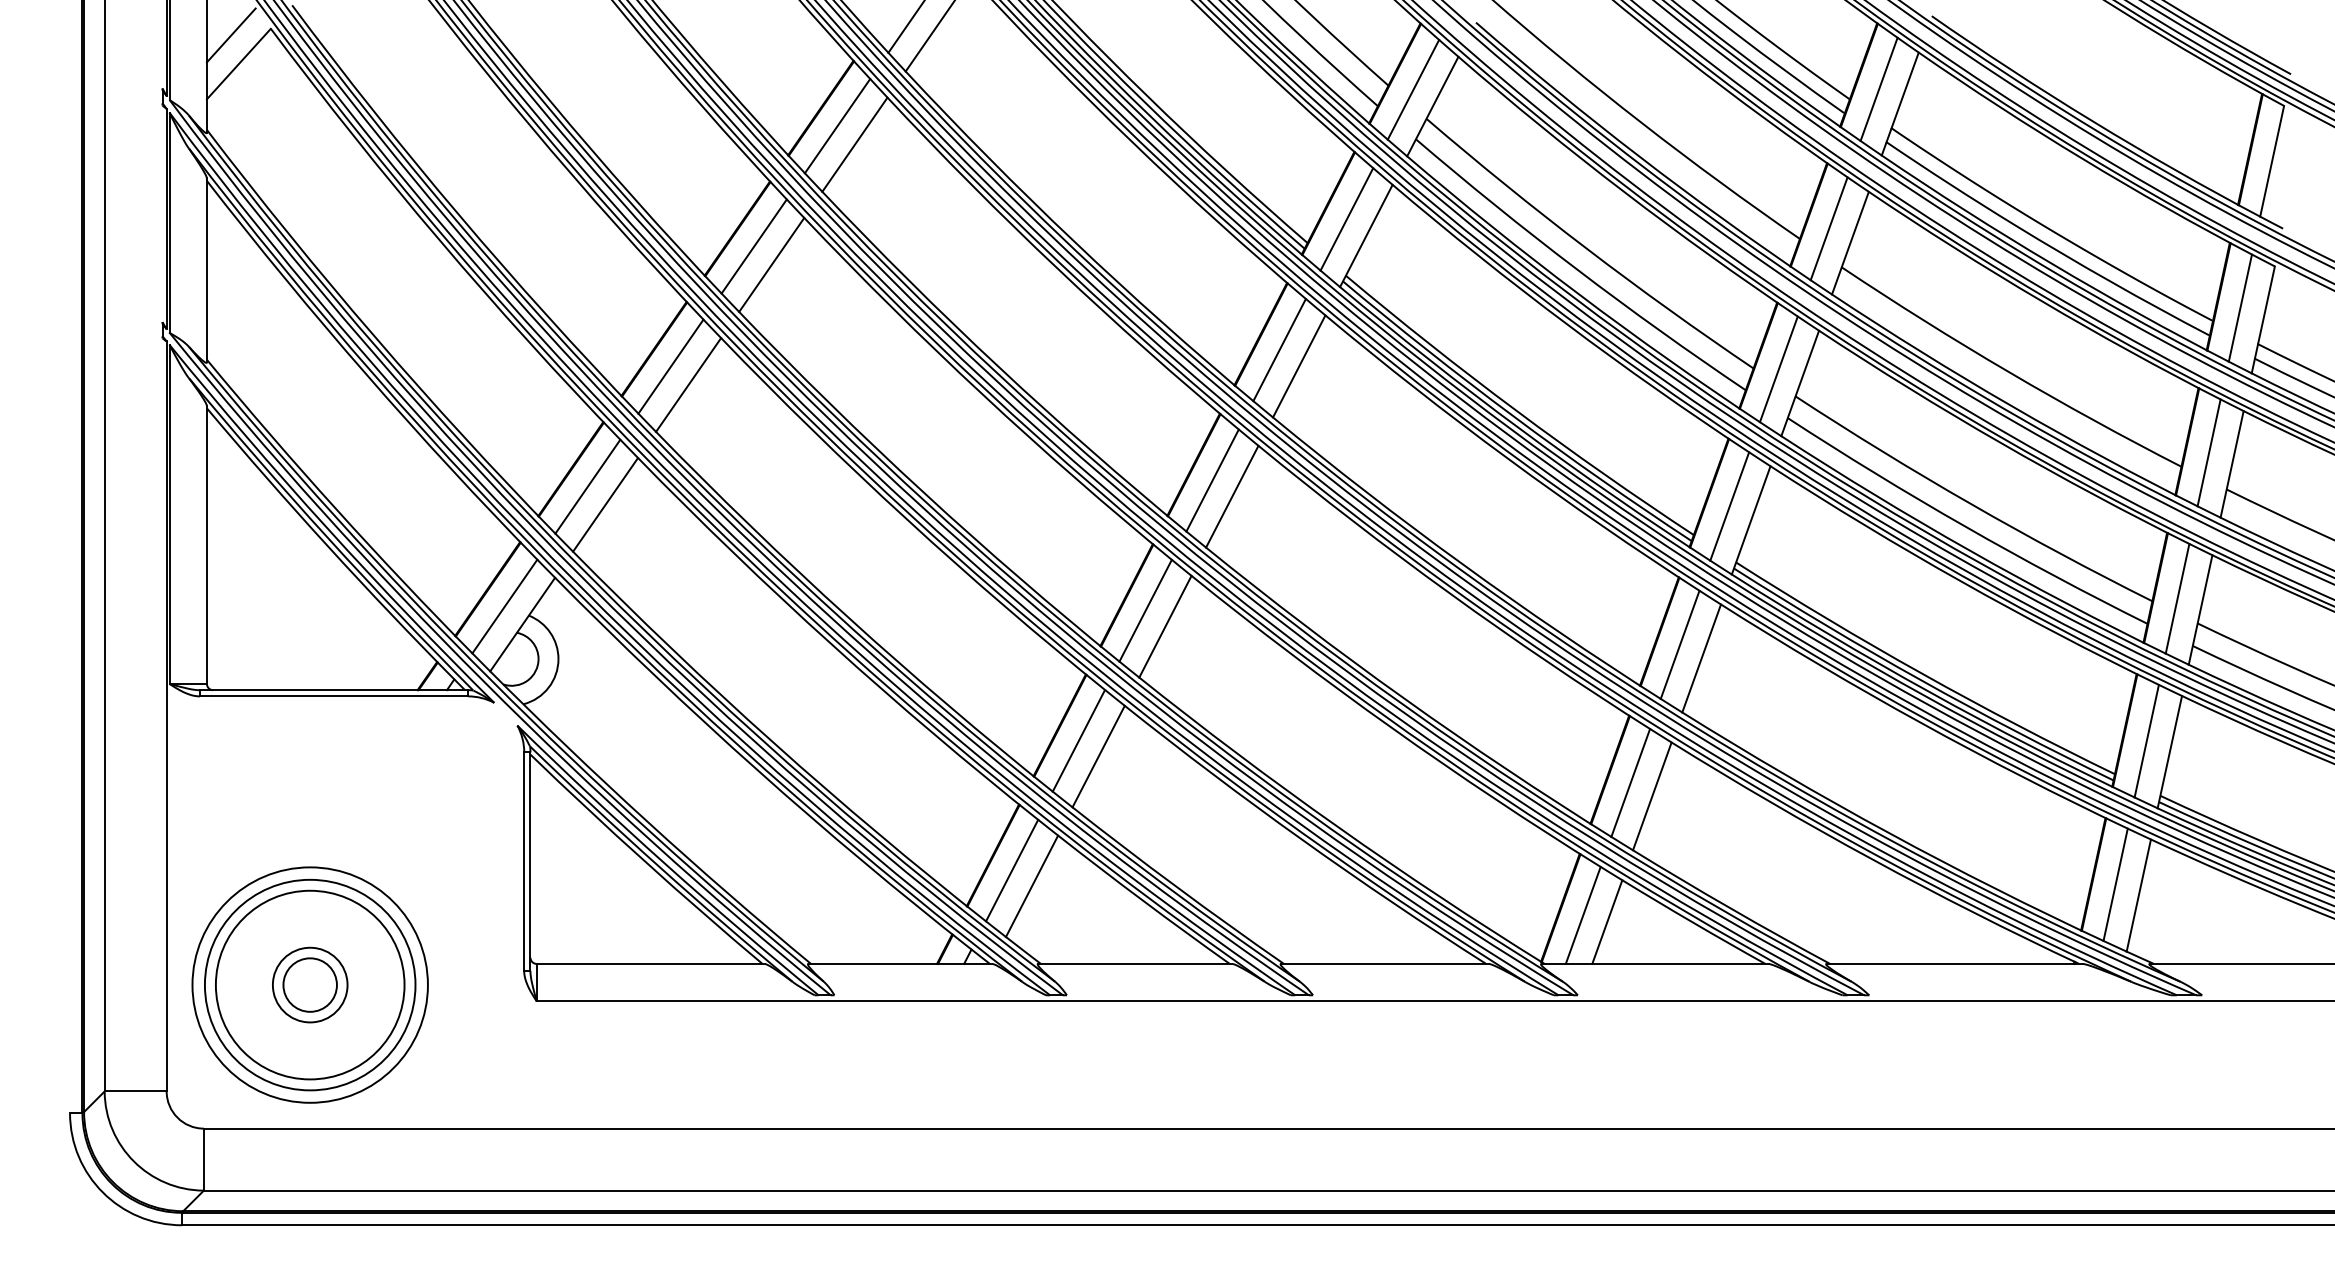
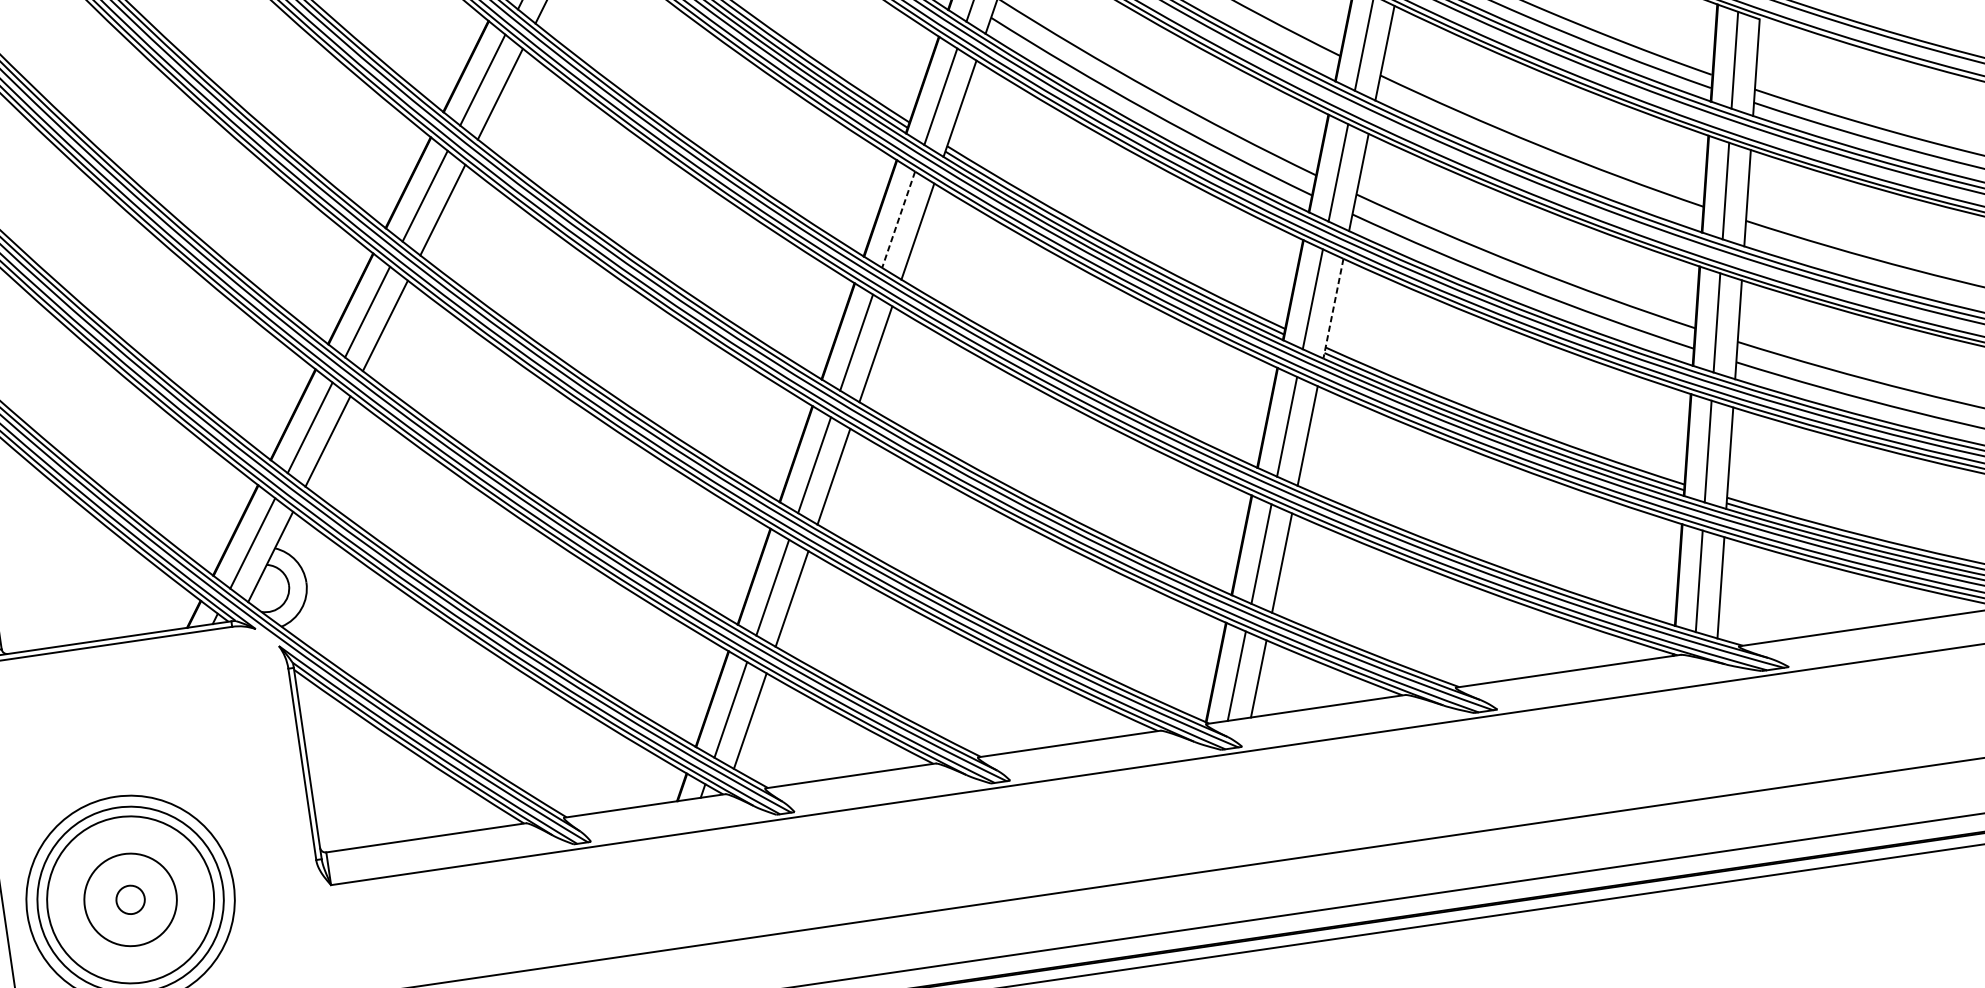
line: (1279, 350) -> (898, 220), solid -> dashed
line: (1751, 520) -> (1333, 308), solid -> dashed
circle: (309, 984) -> (129, 899), size x0.6
circle: (309, 984) -> (129, 899), size x1.4

